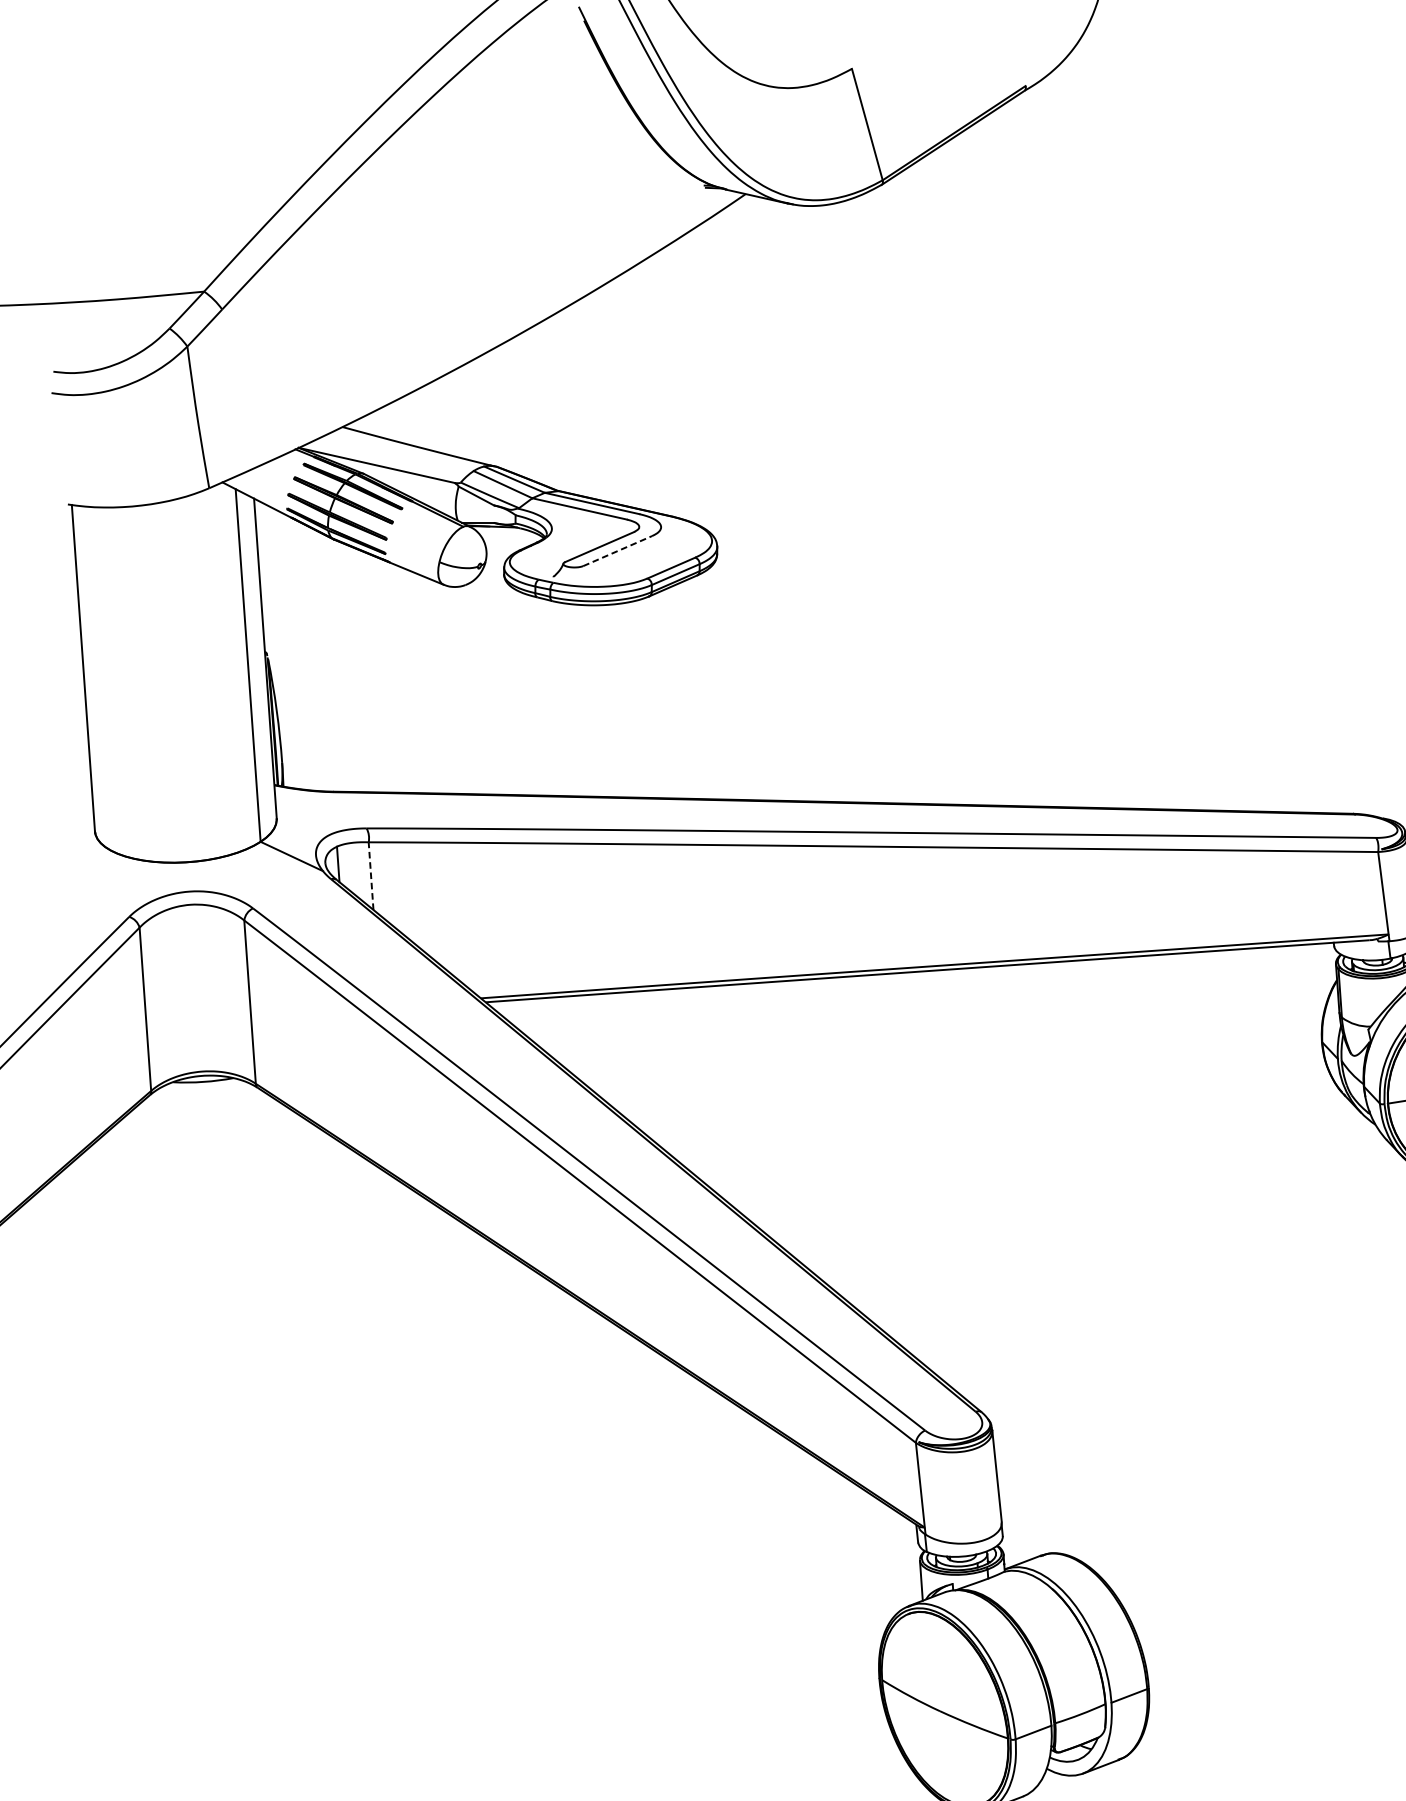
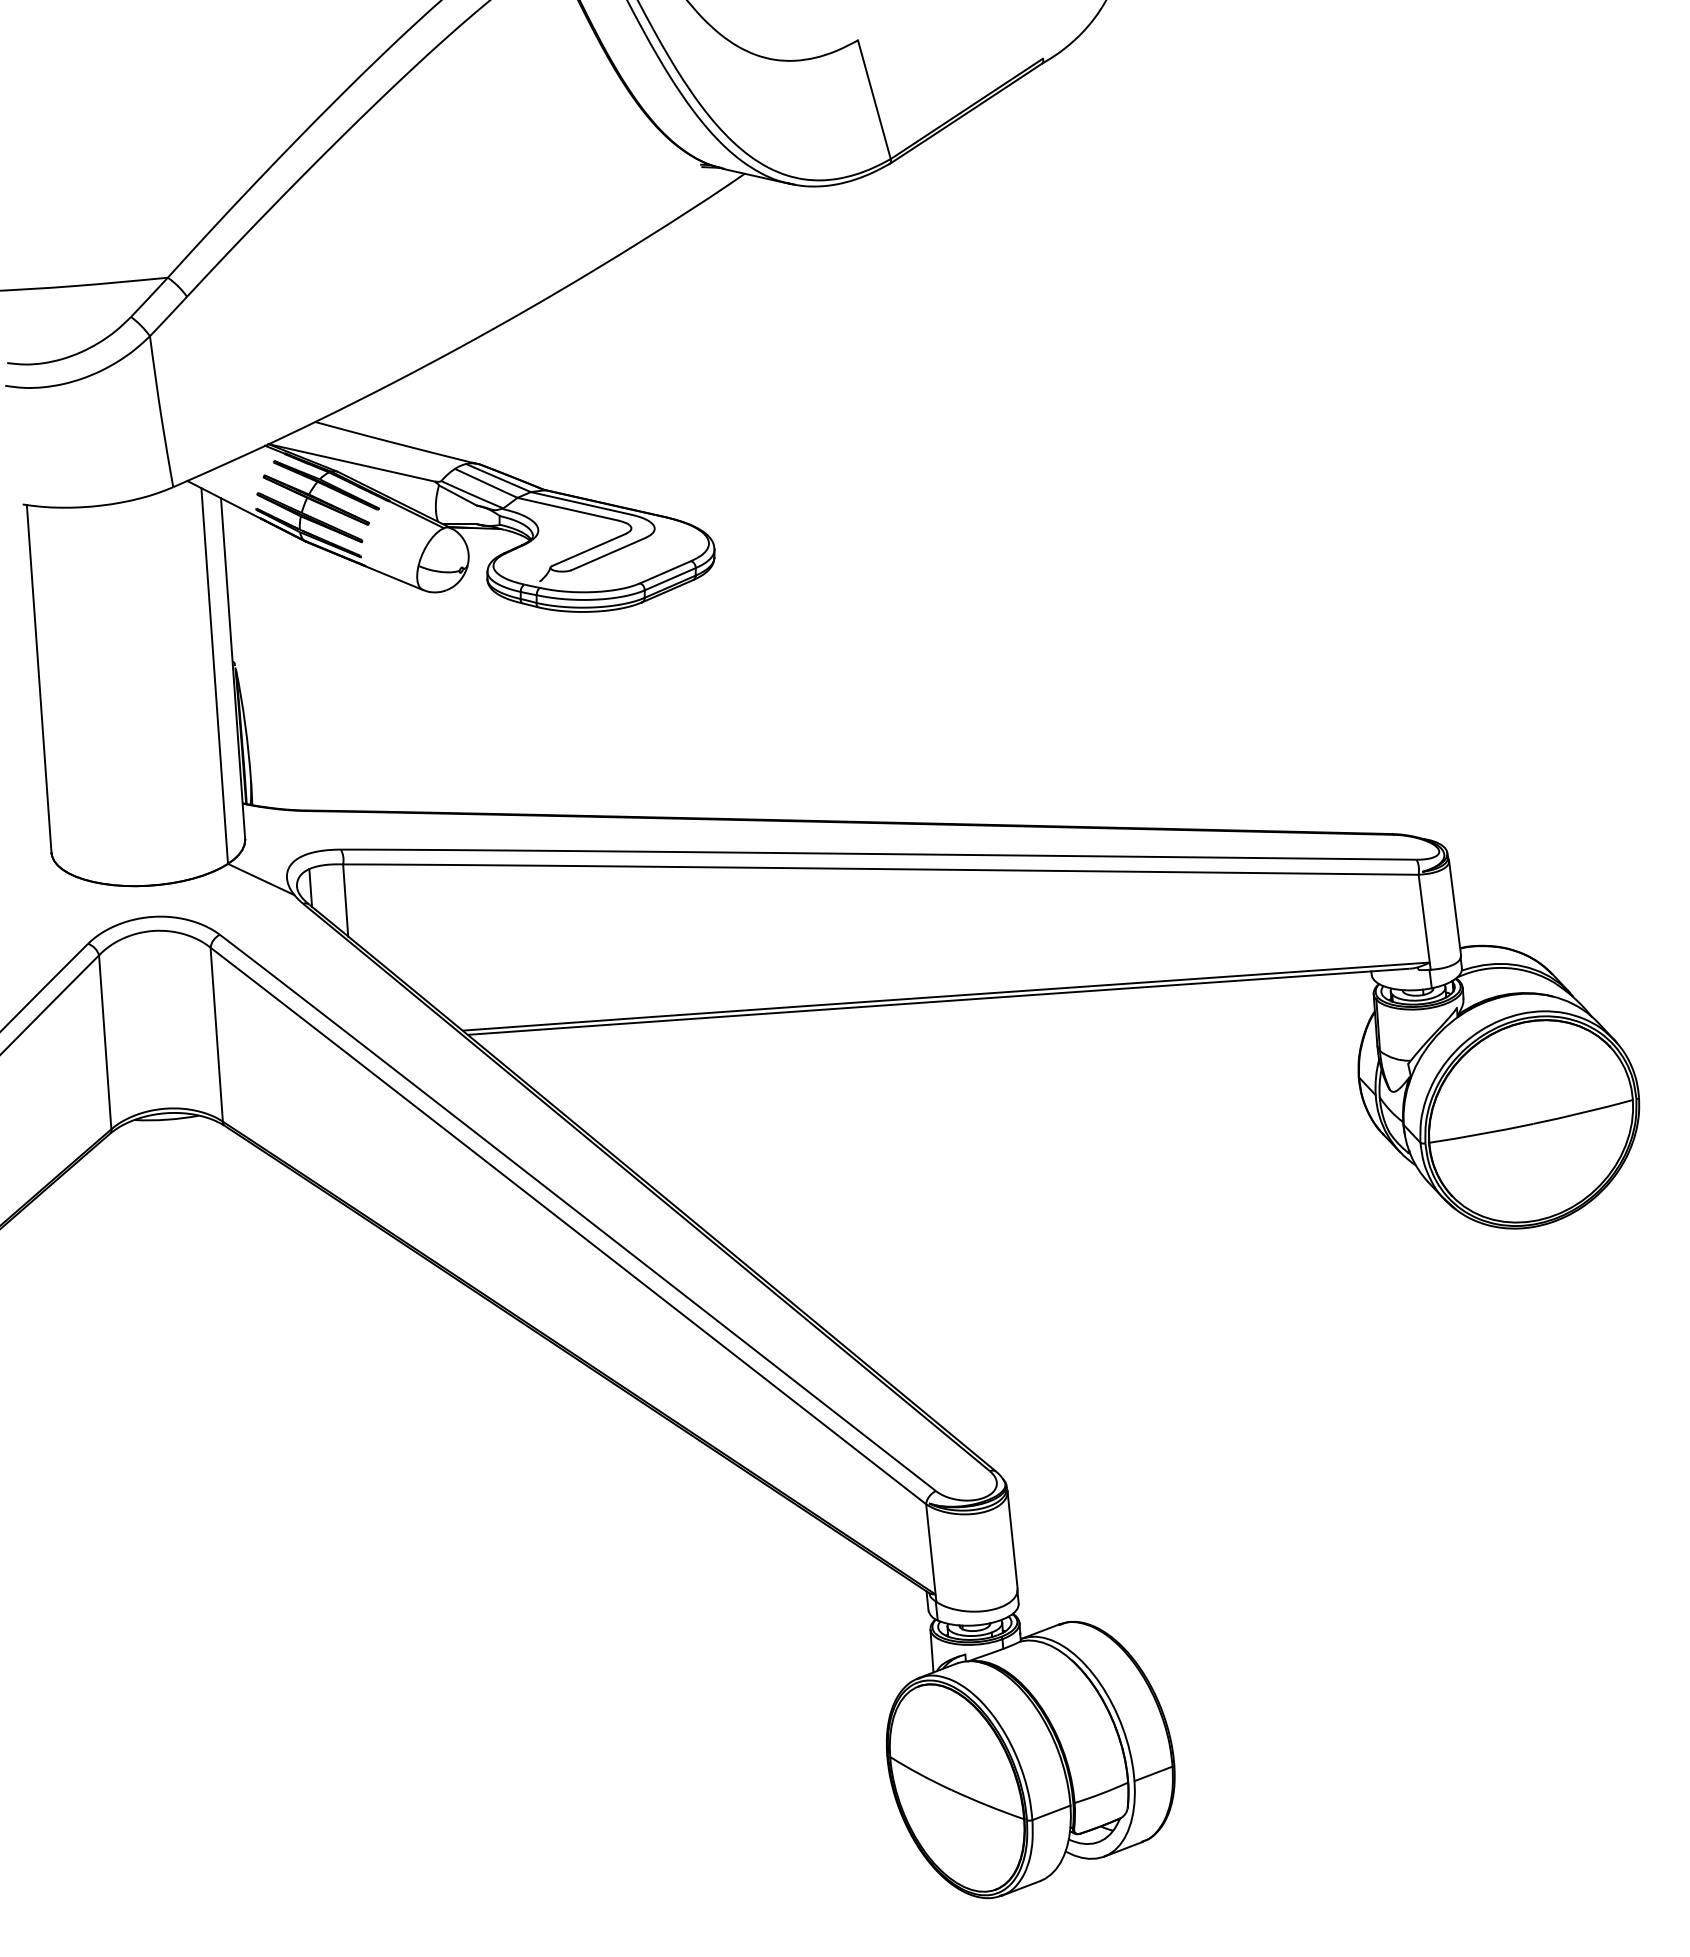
line: (617, 550) -> (608, 553), dashed -> solid
line: (370, 875) -> (345, 899), dashed -> solid

